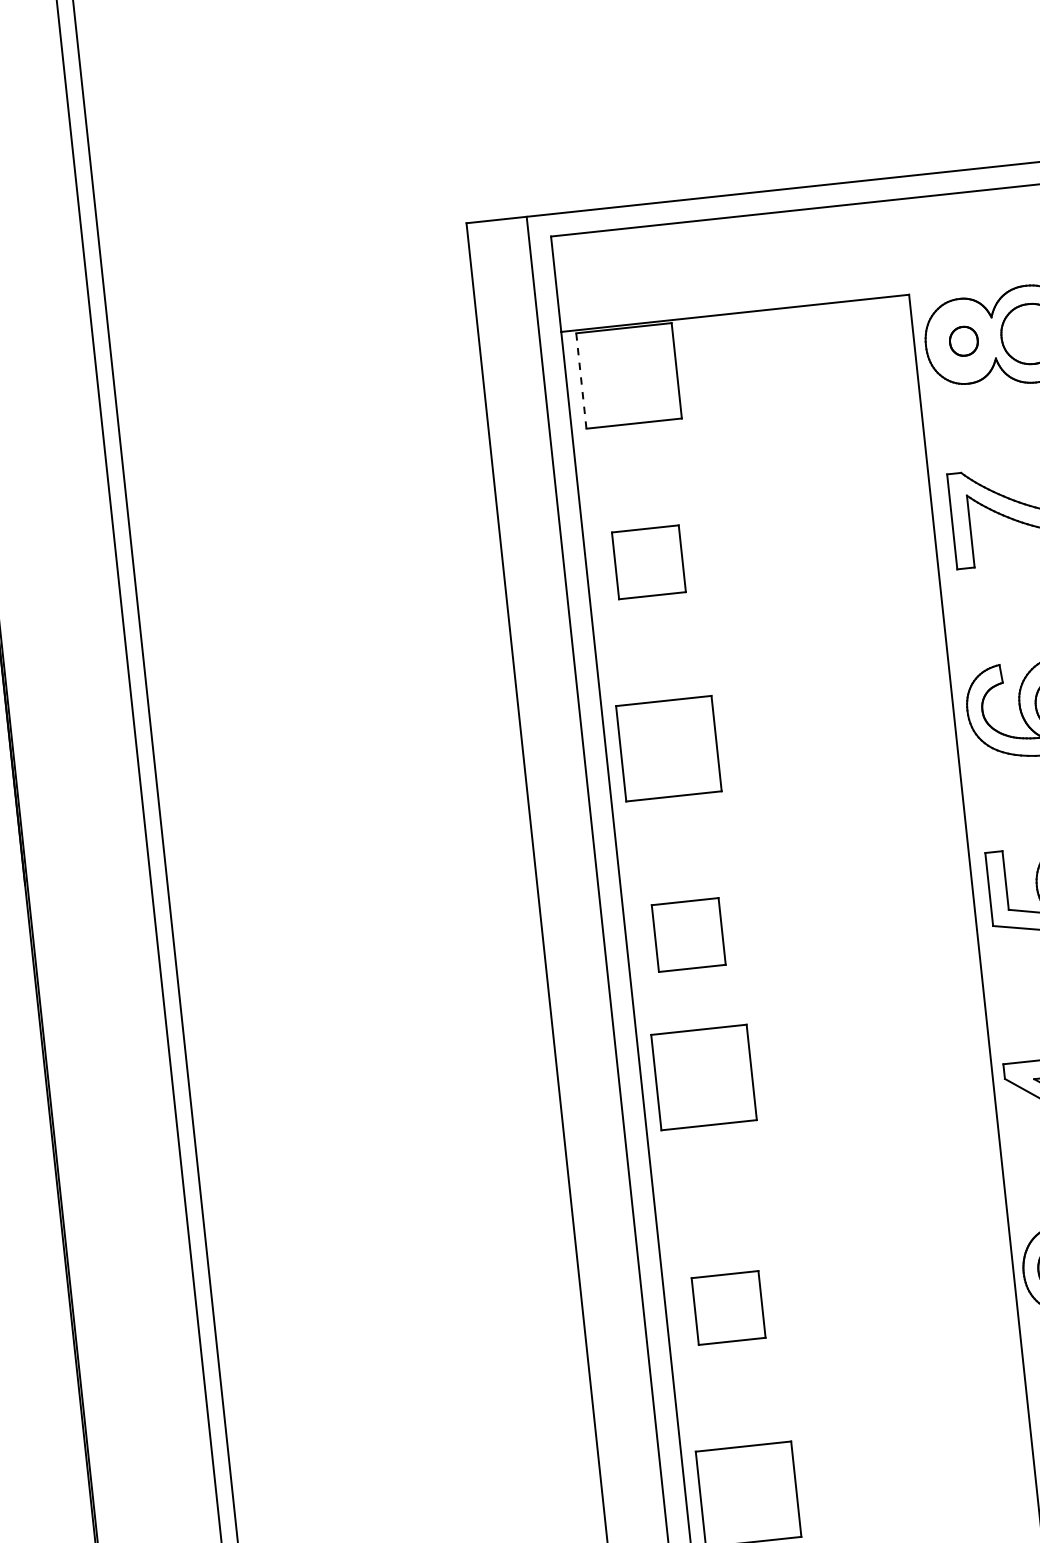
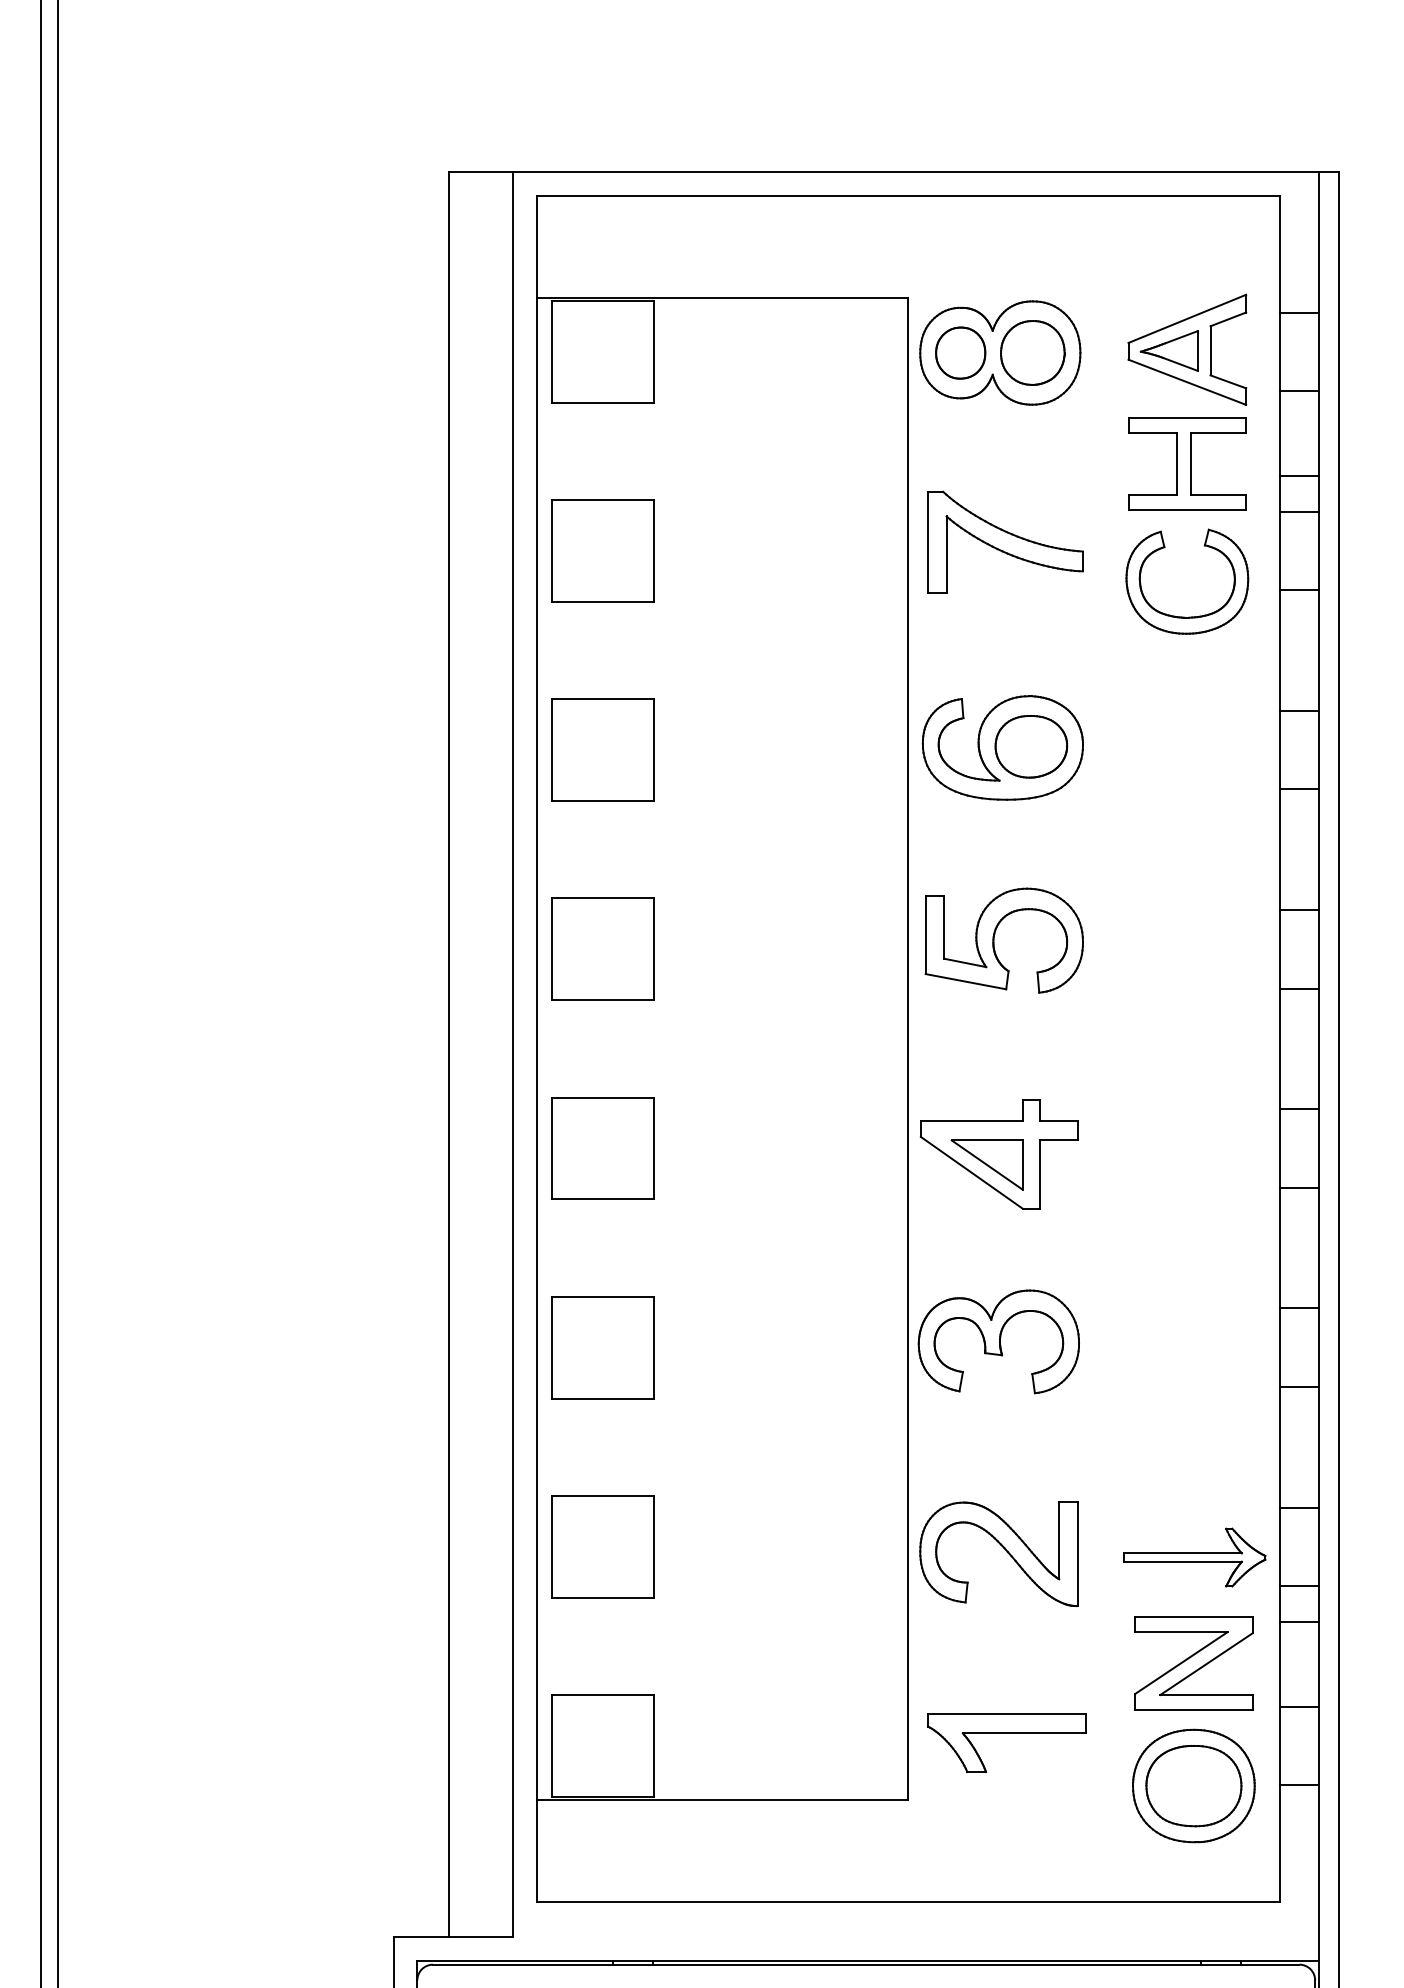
part: (963, 340) -> (960, 352), size x1.67
line: (581, 380) -> (552, 351), dashed -> solid
part: (648, 561) -> (602, 550), size x1.43
part: (688, 934) -> (602, 948), size x1.43
part: (703, 1077) -> (602, 1148), moved
part: (728, 1307) -> (602, 1347), size x1.43

